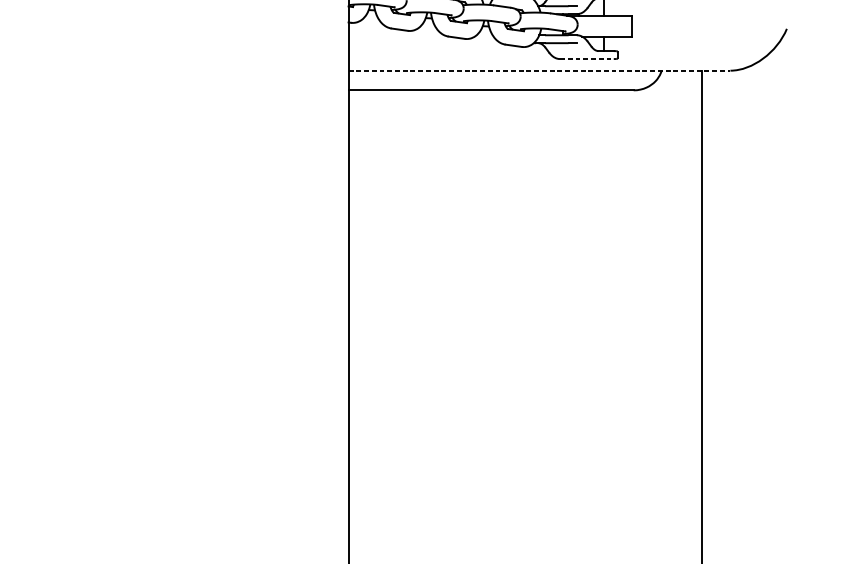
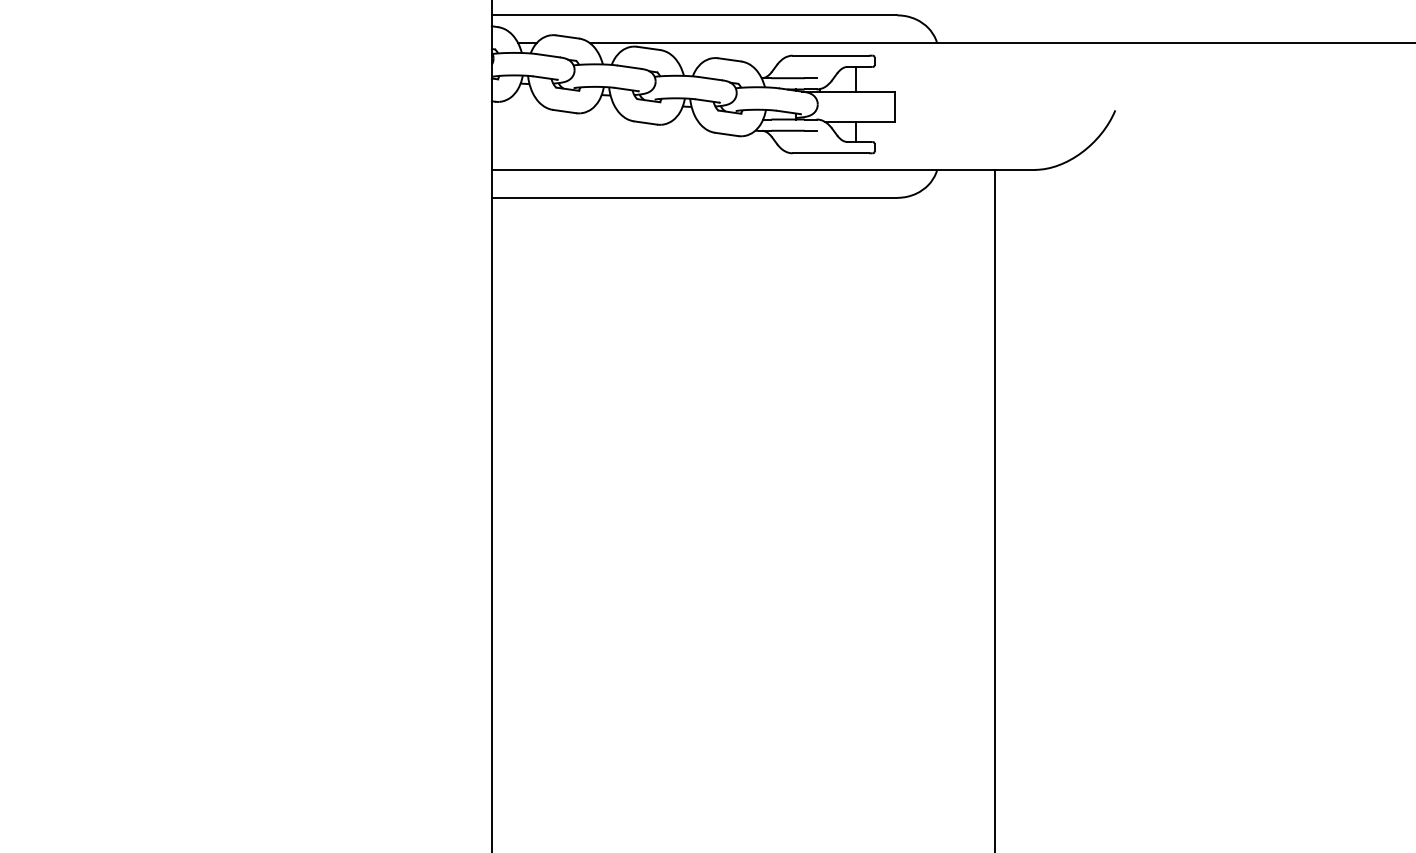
line: (587, 59) -> (831, 153), dashed -> solid
line: (539, 70) -> (763, 169), dashed -> solid

